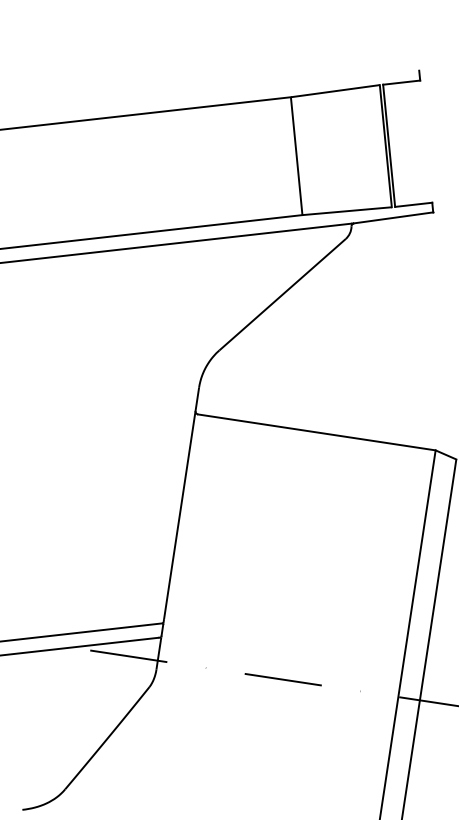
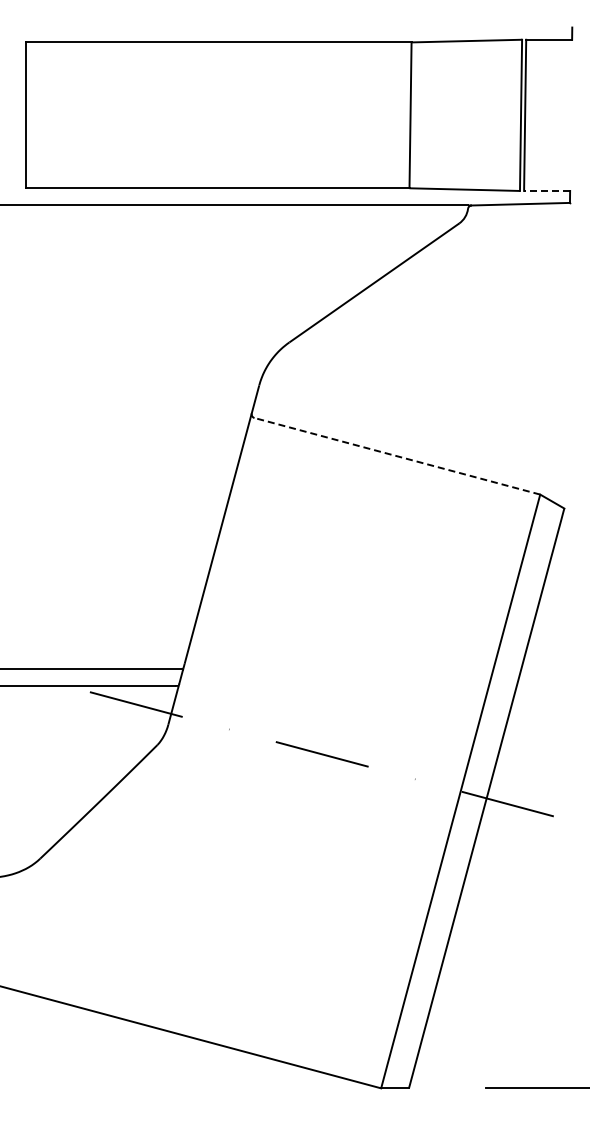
line: (413, 204) -> (546, 190), solid -> dashed
line: (317, 432) -> (397, 456), solid -> dashed

